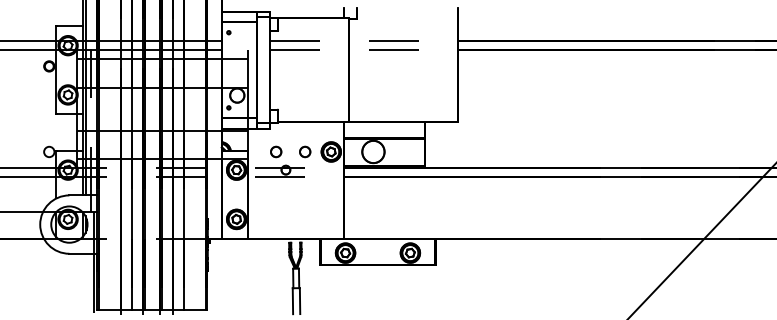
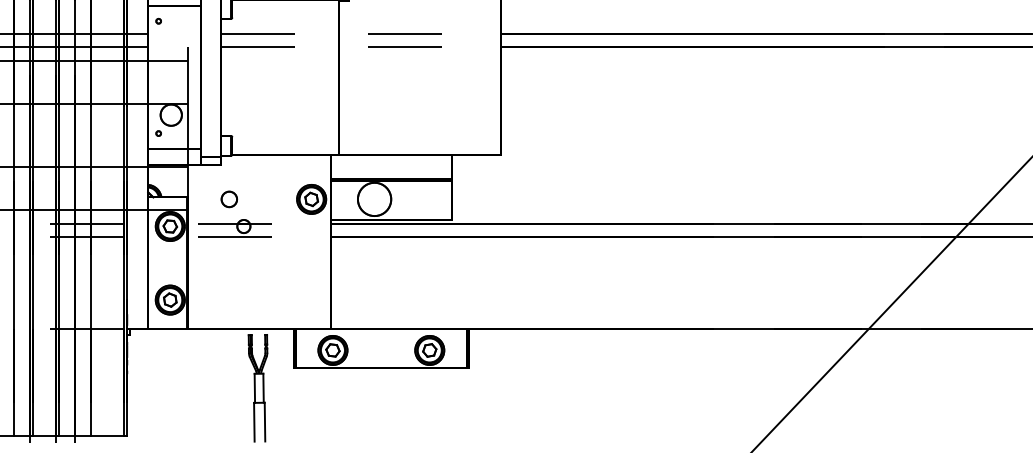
part: (305, 151) -> (273, 198), removed

